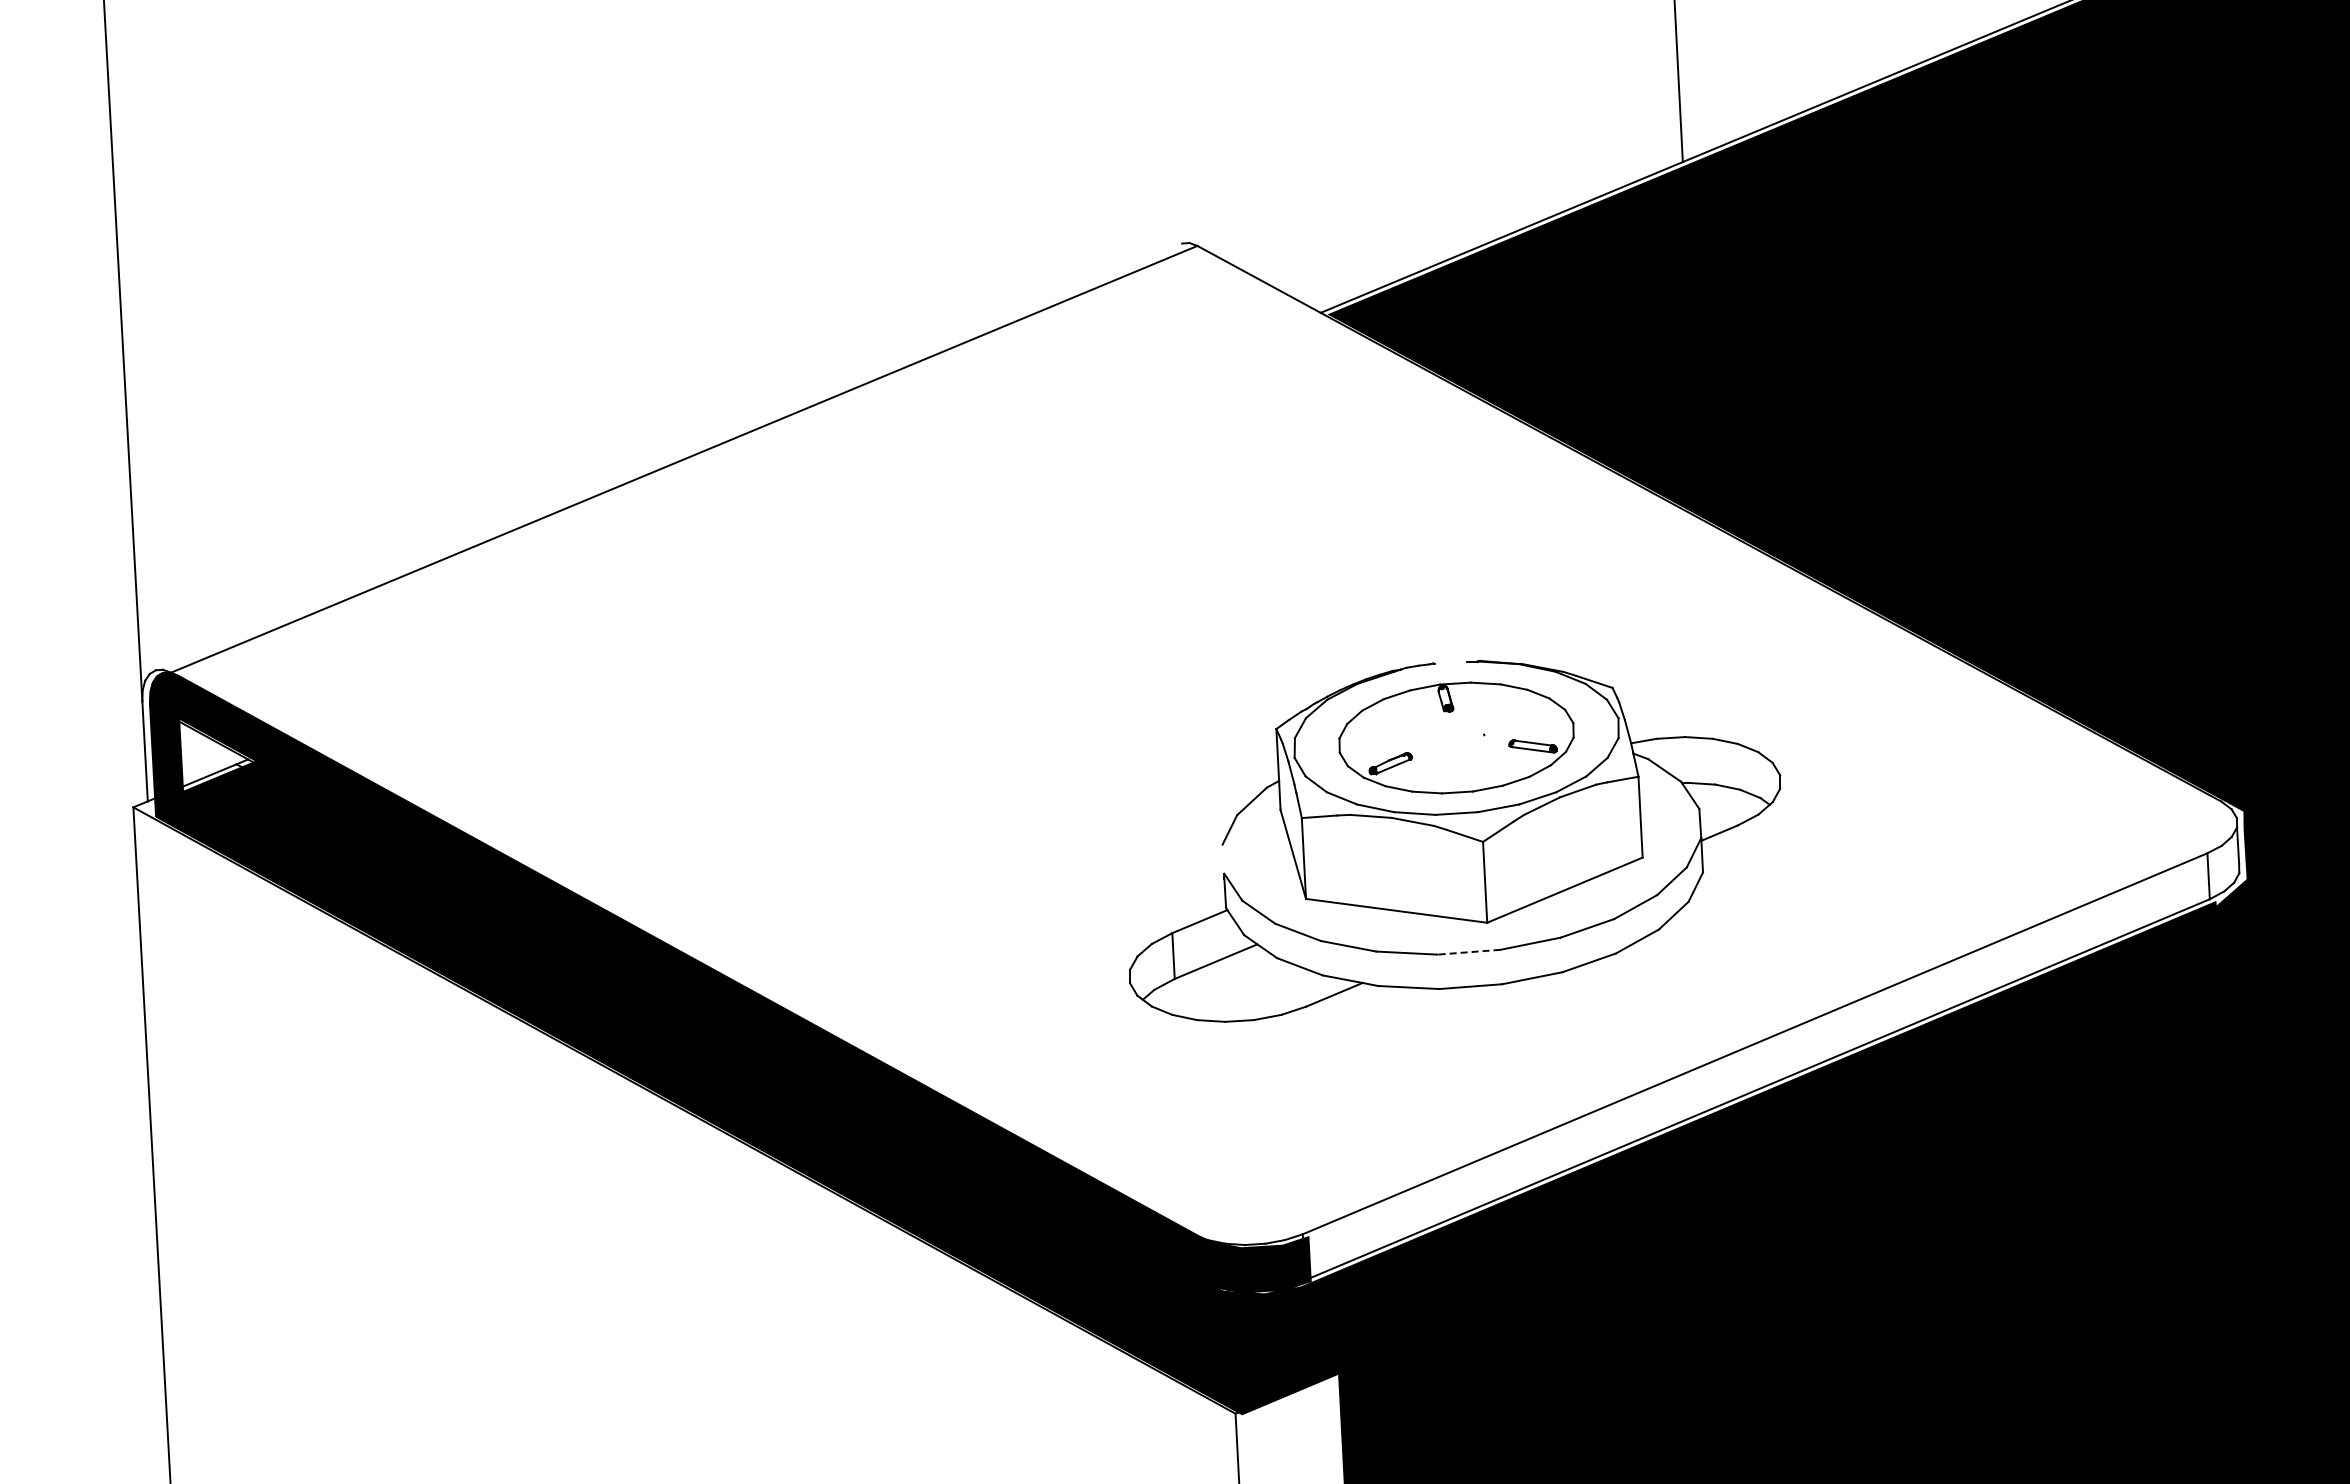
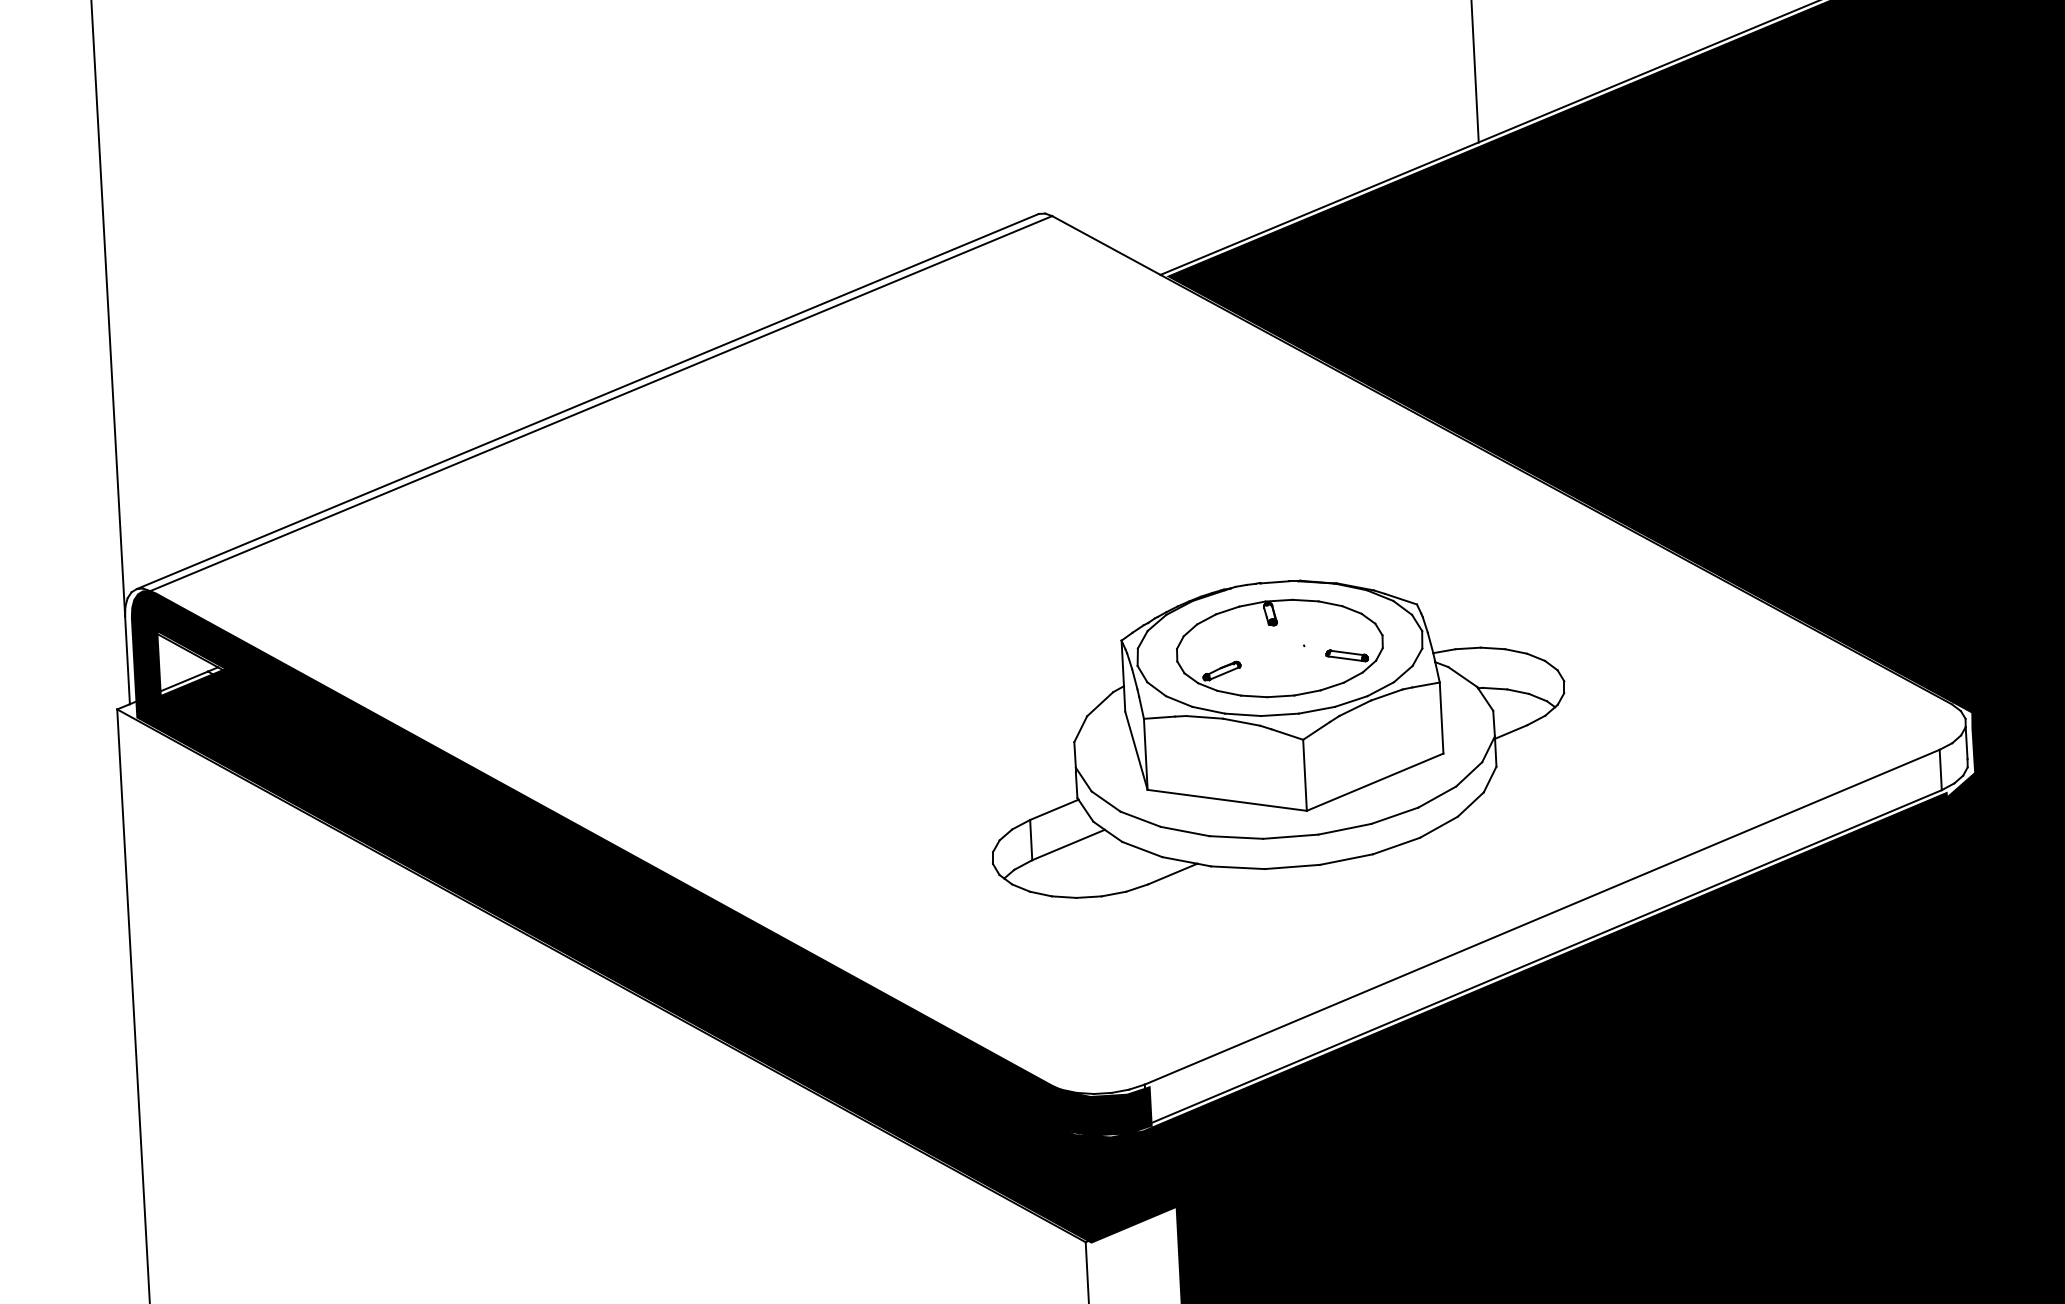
line: (668, 456) -> (587, 401), added
line: (1450, 662) -> (1274, 582), added
line: (1223, 858) -> (1075, 754), added
line: (1469, 952) -> (1291, 836), dashed -> solid

